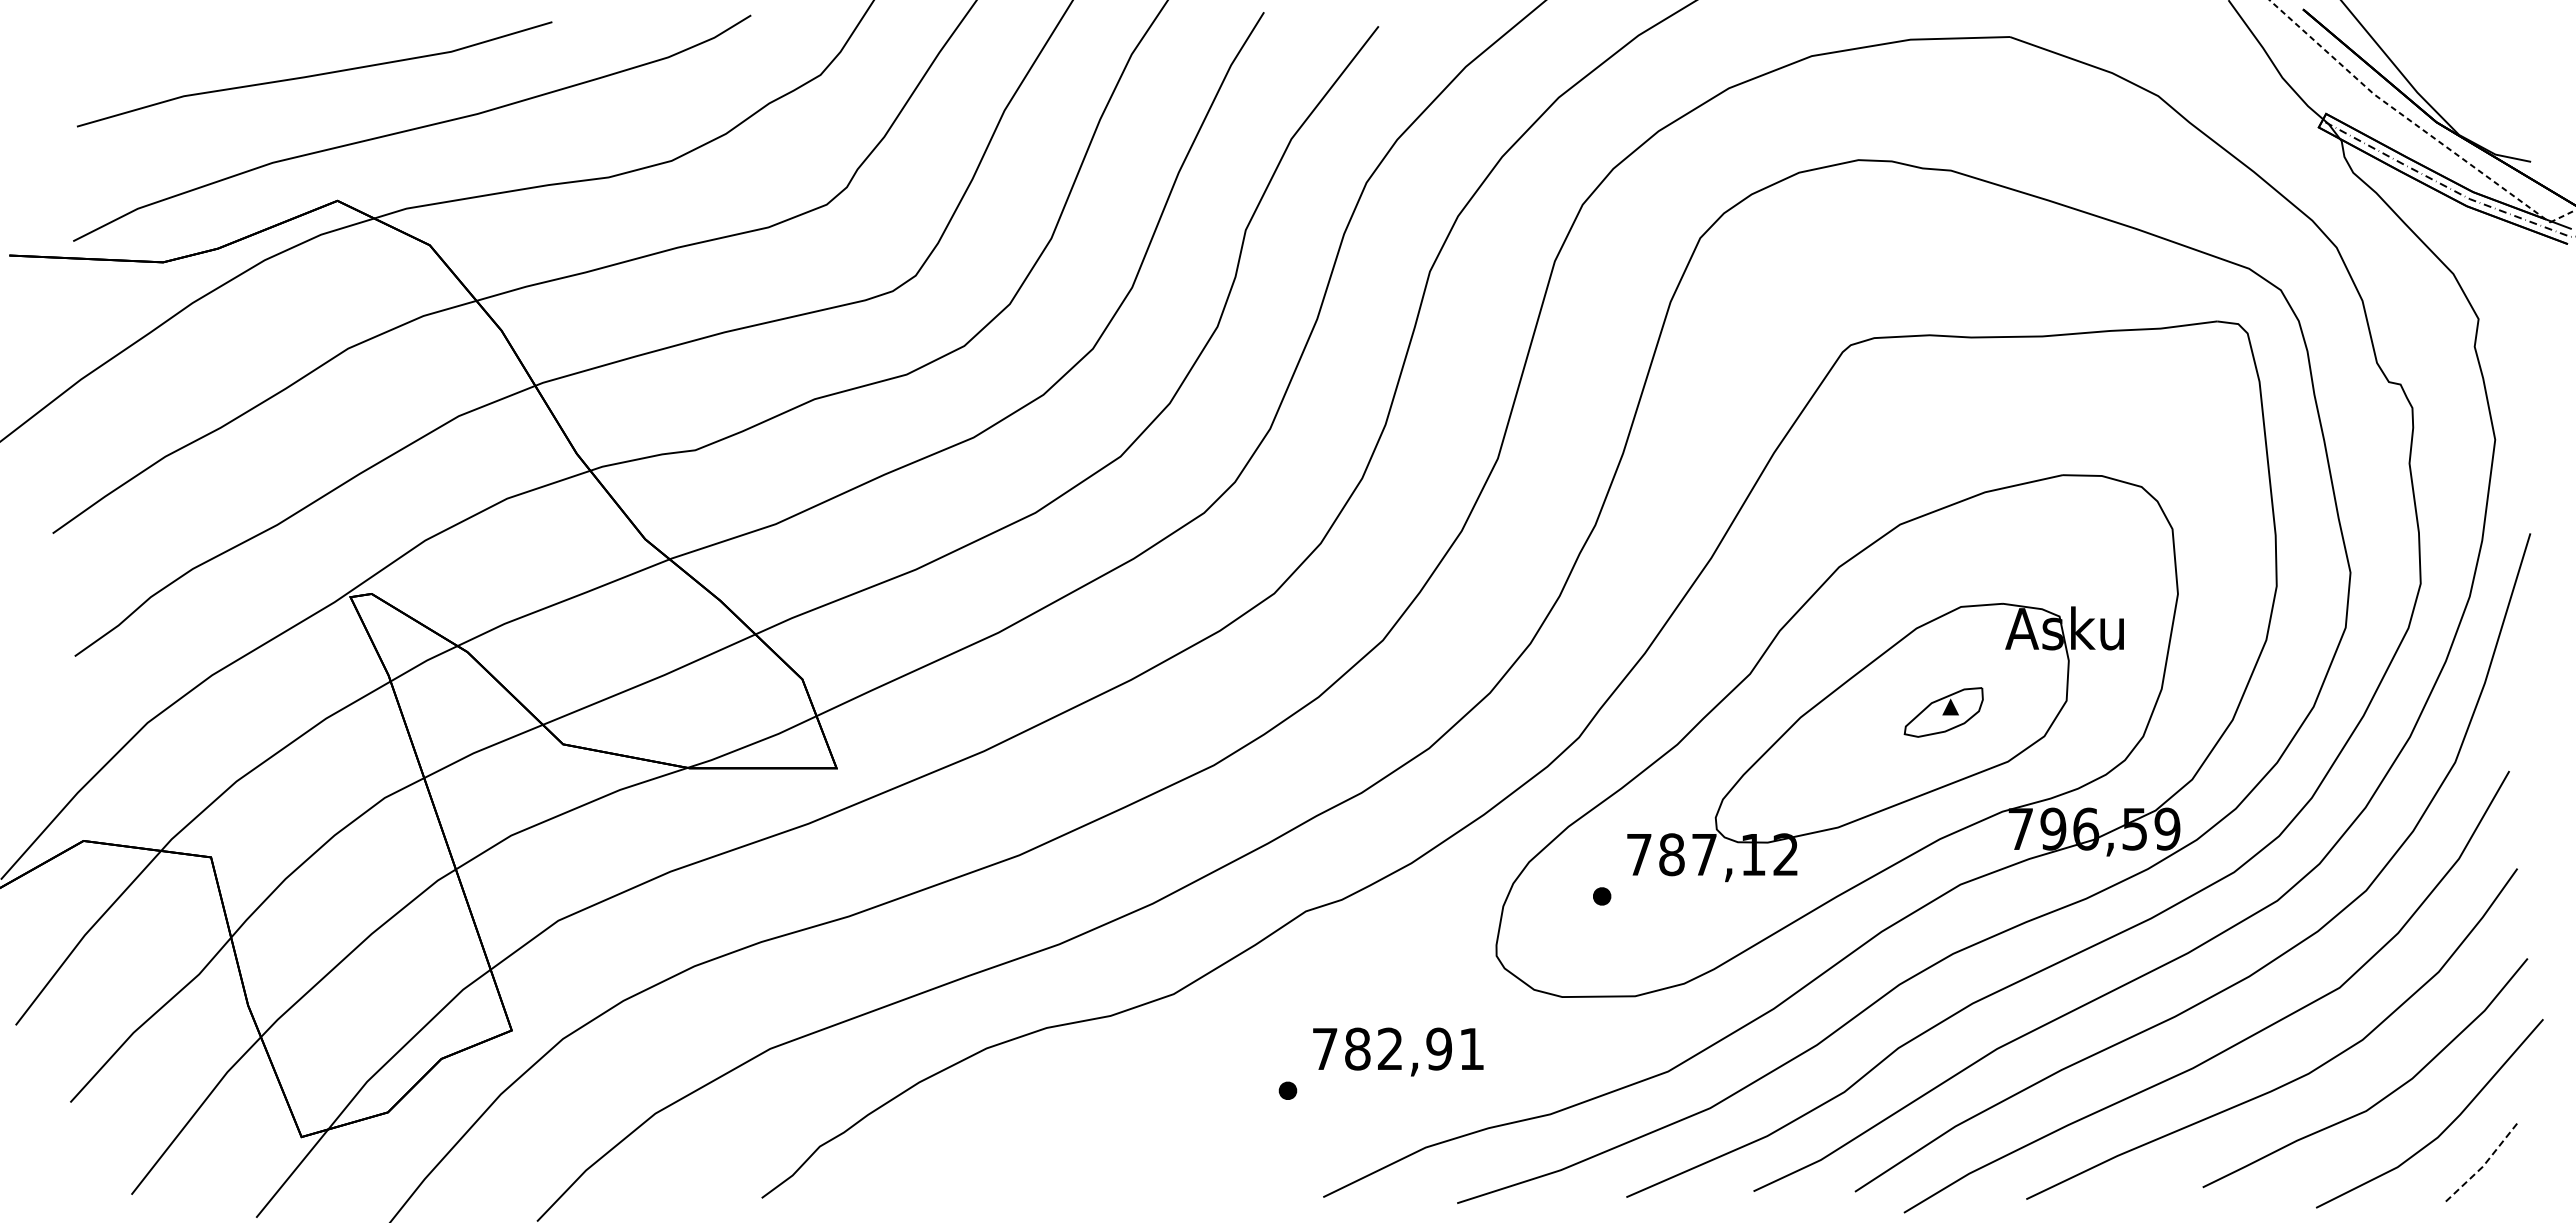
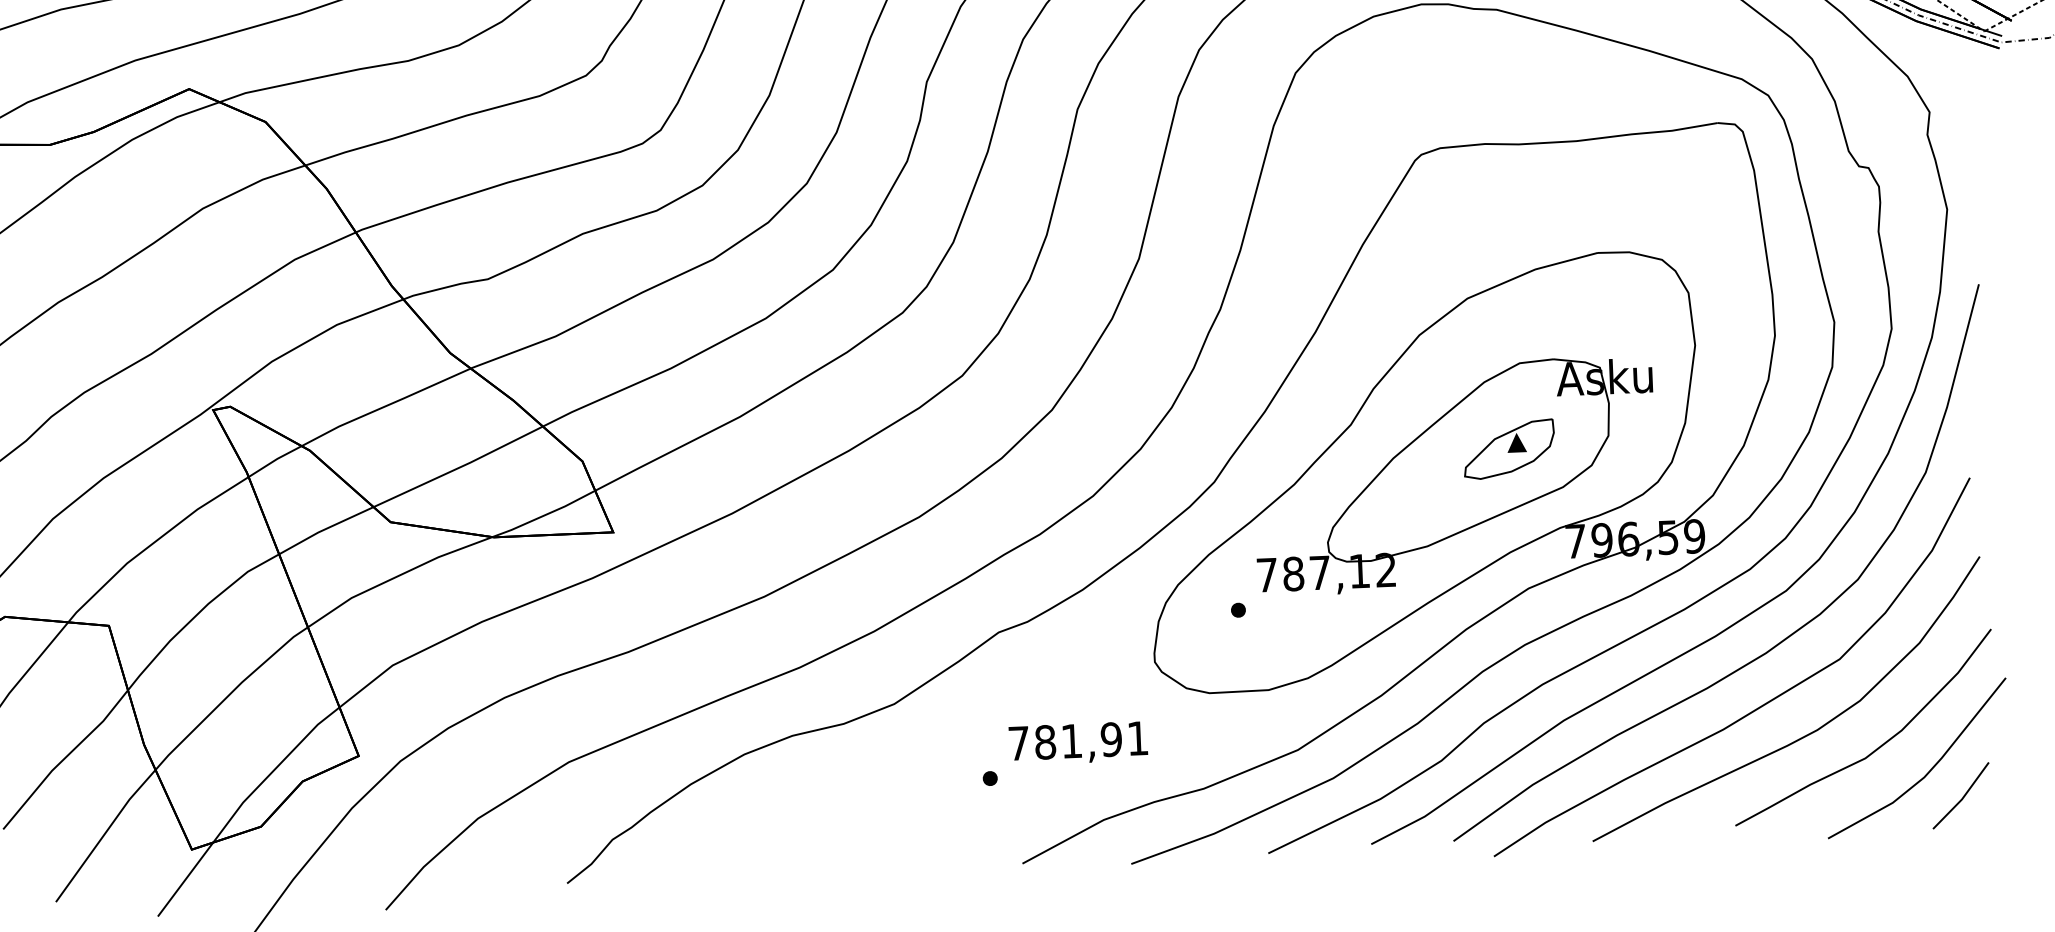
part: (1943, 712) -> (1509, 449), size x1.43
text: (1389, 1048) -> (1071, 740), 782,91 -> 781,91
line: (2484, 1164) -> (1963, 797), dashed -> solid

